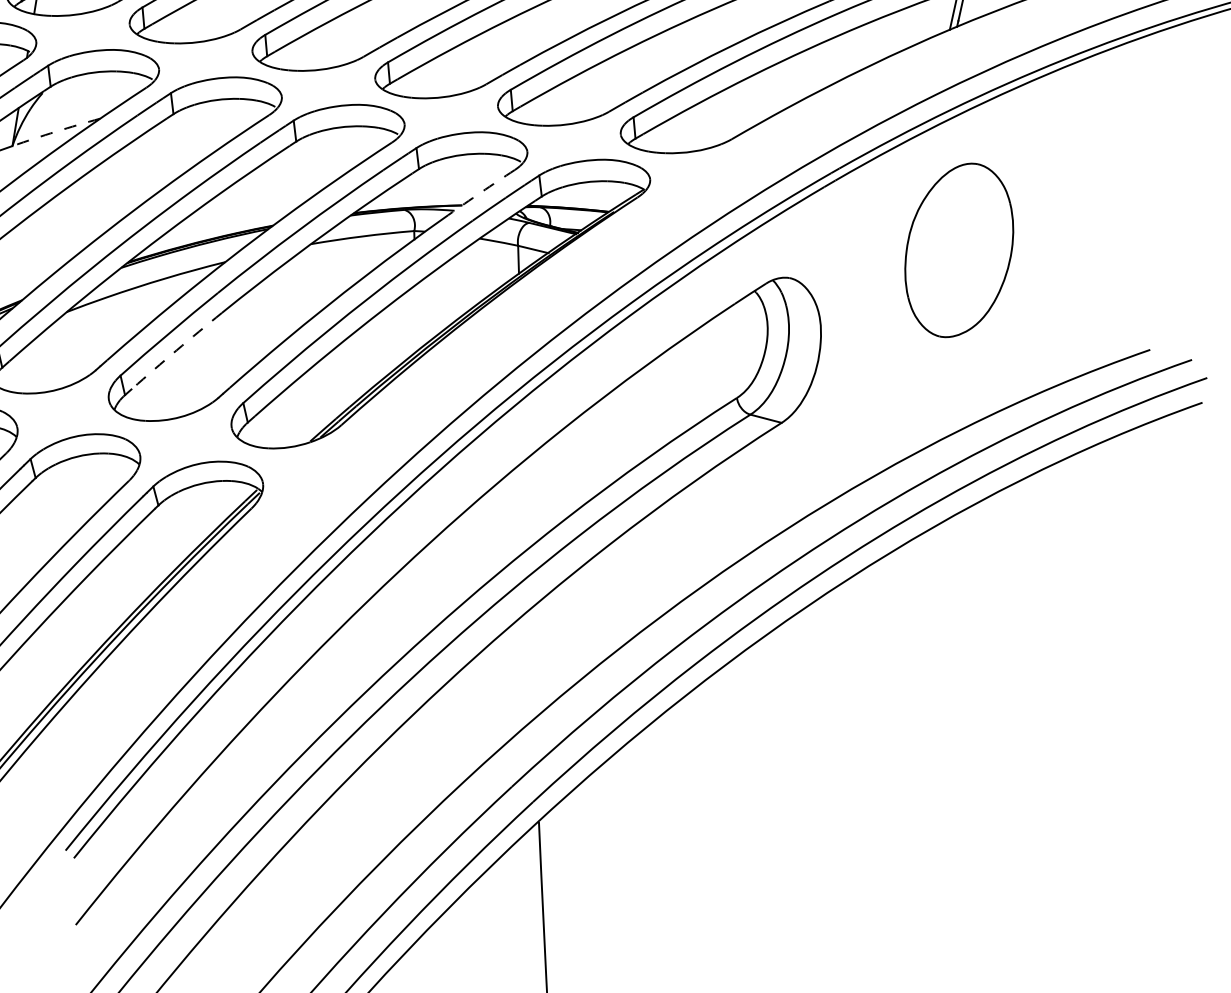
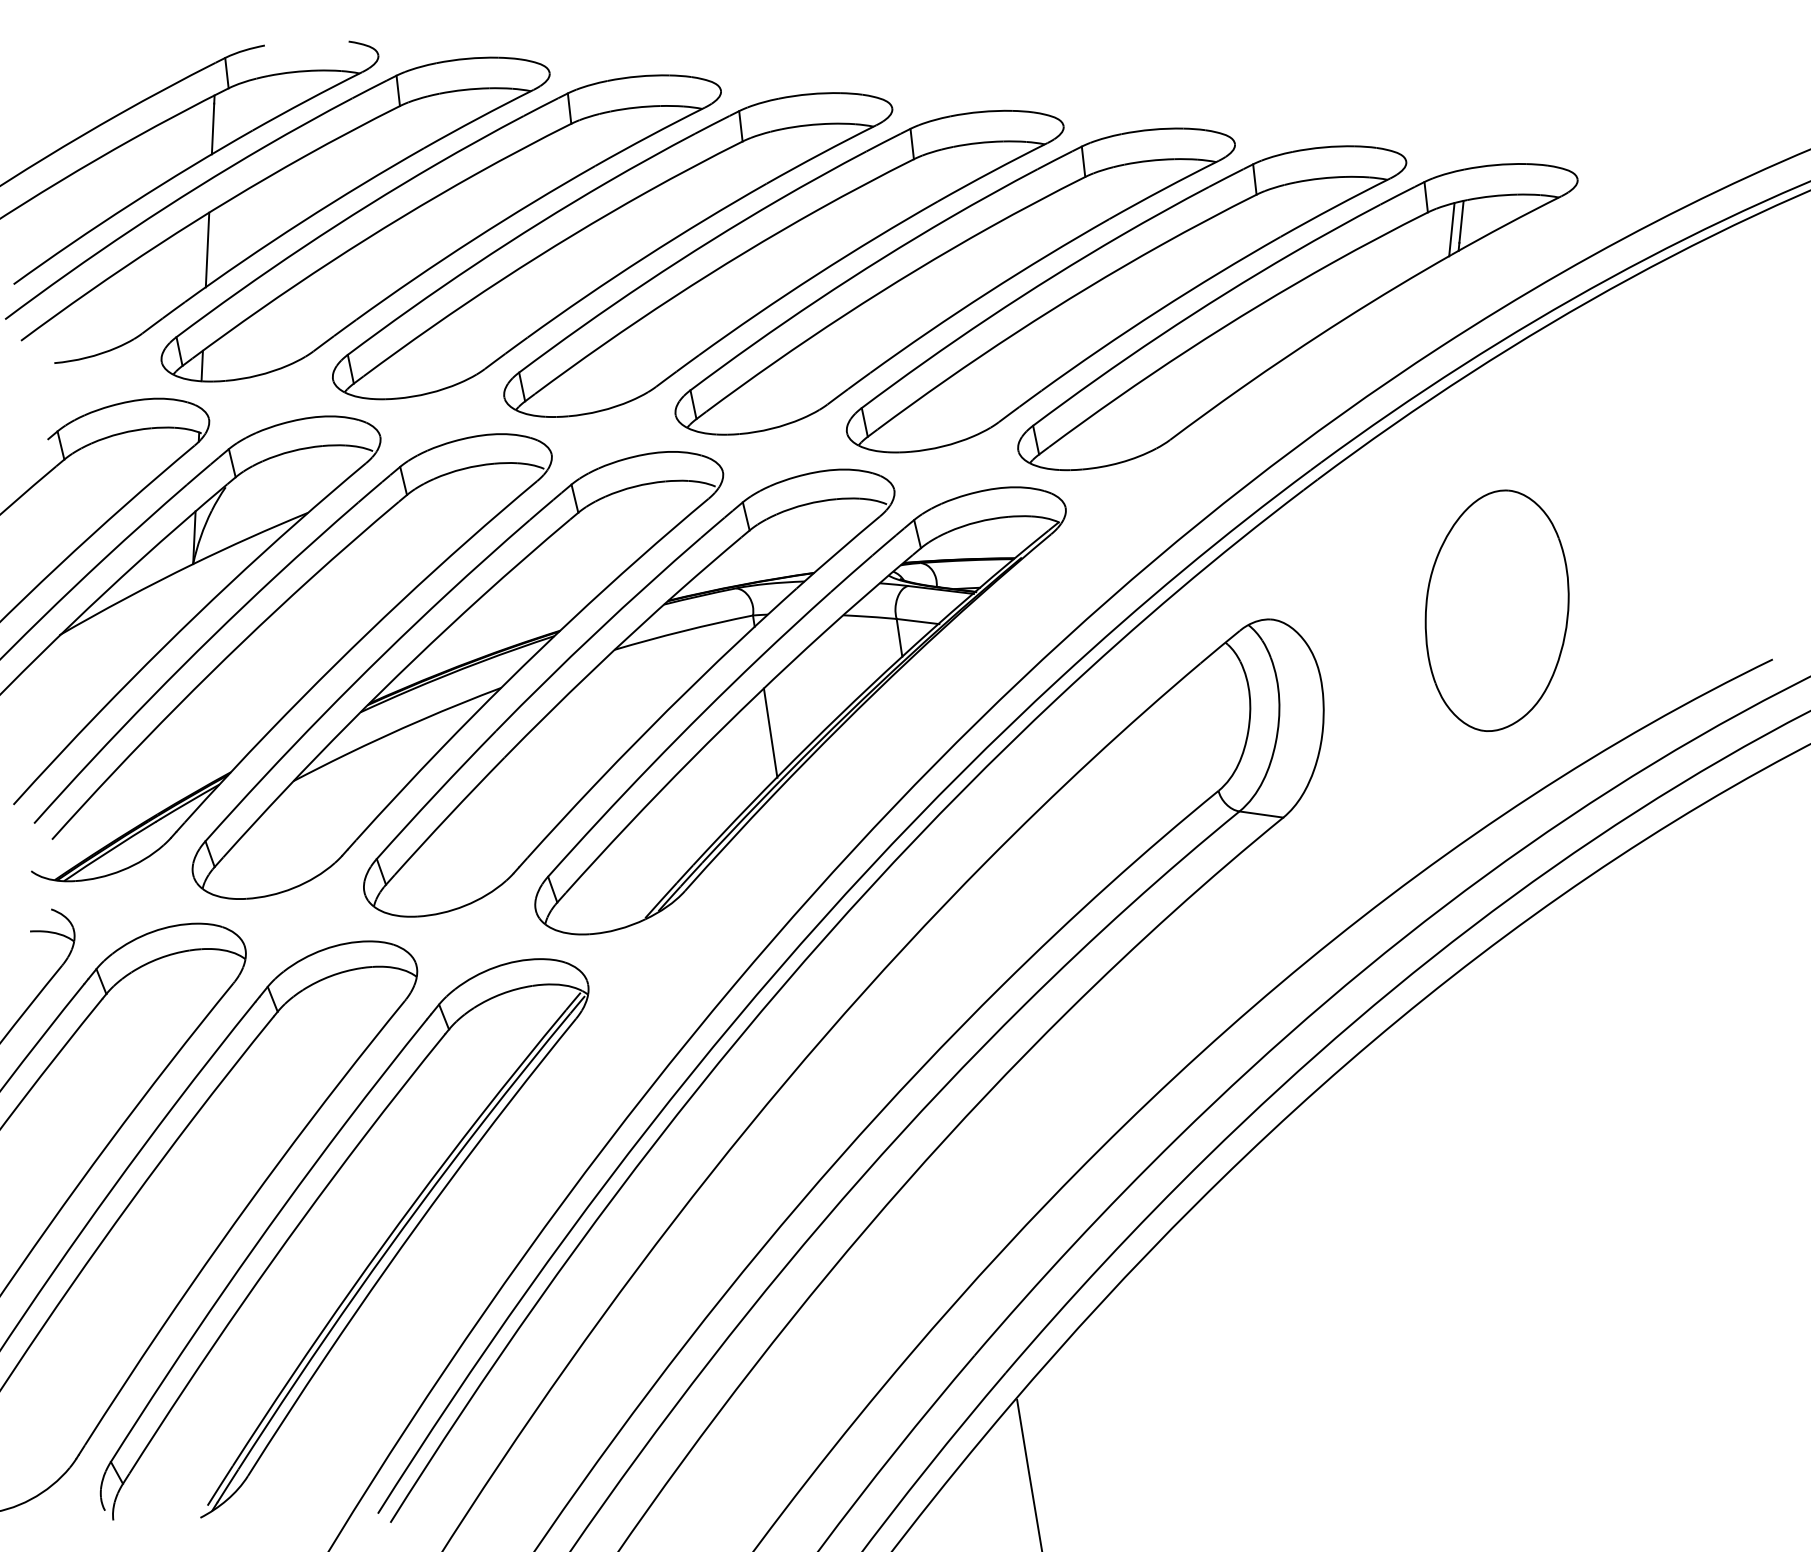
arc: (56, 131) -> (250, 537), dashed -> solid
arc: (480, 192) -> (837, 552), dashed -> solid
part: (958, 250) -> (1496, 610), moved
line: (416, 317) -> (770, 732), added
arc: (176, 350) -> (448, 815), dashed -> solid

